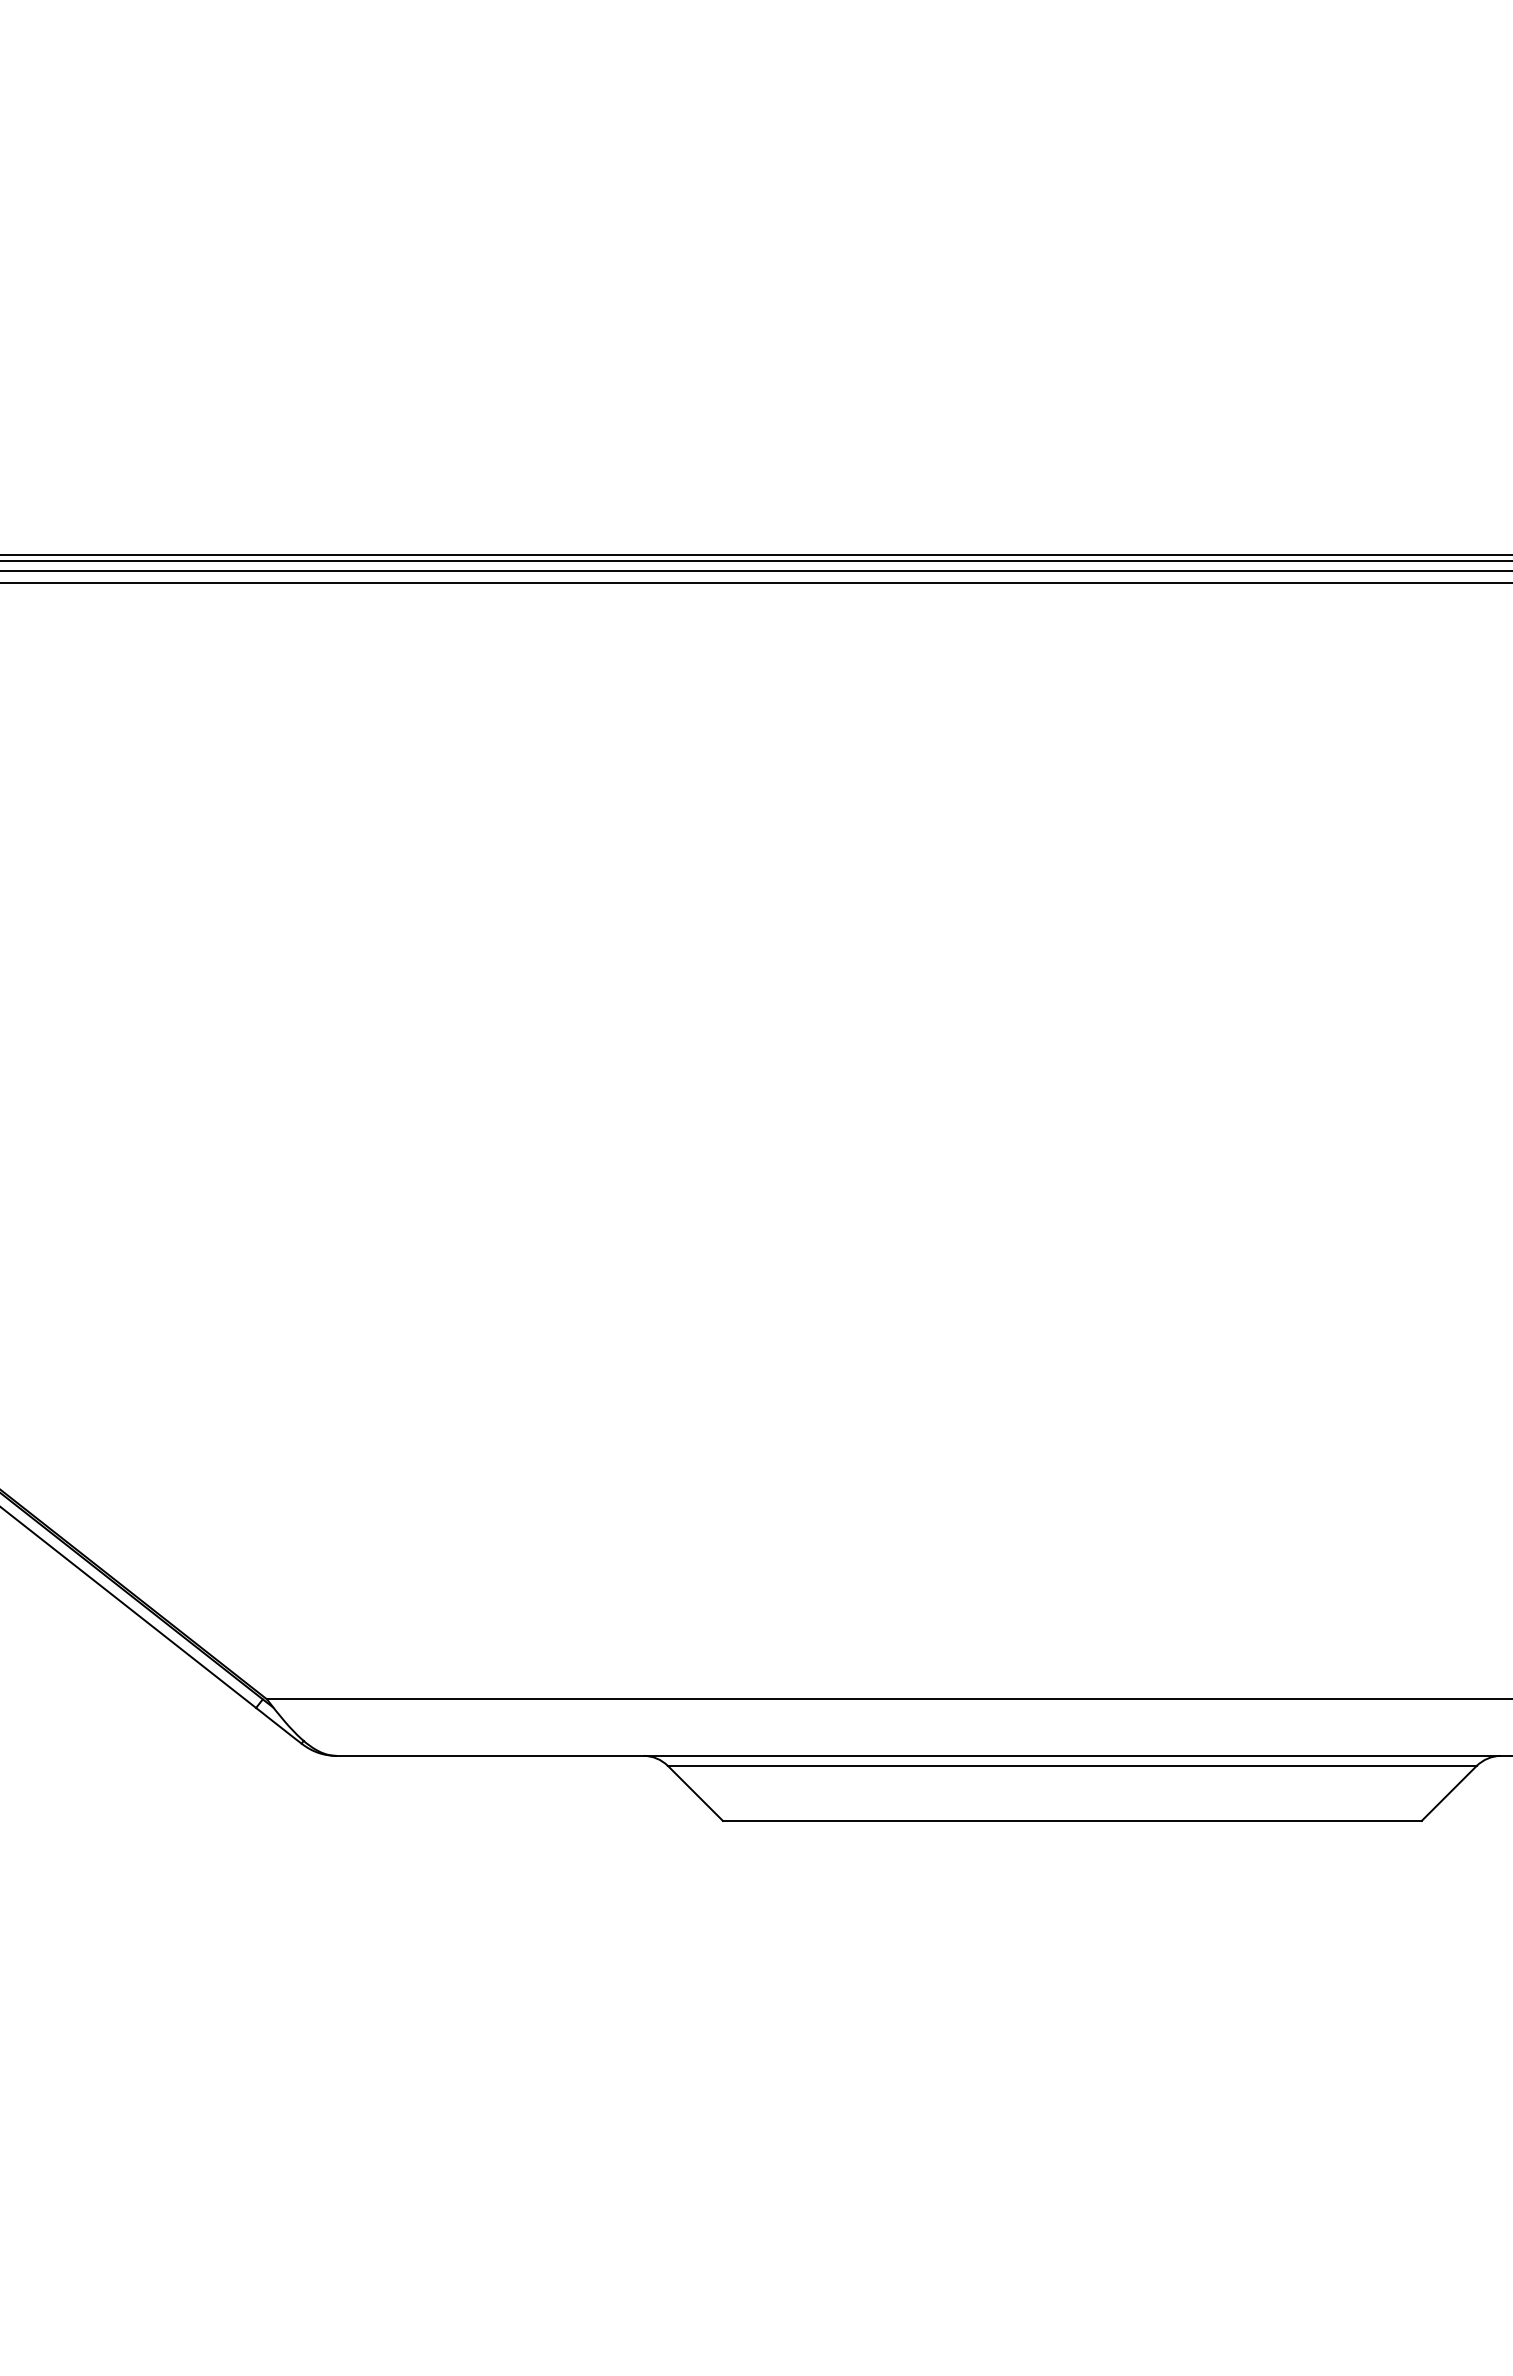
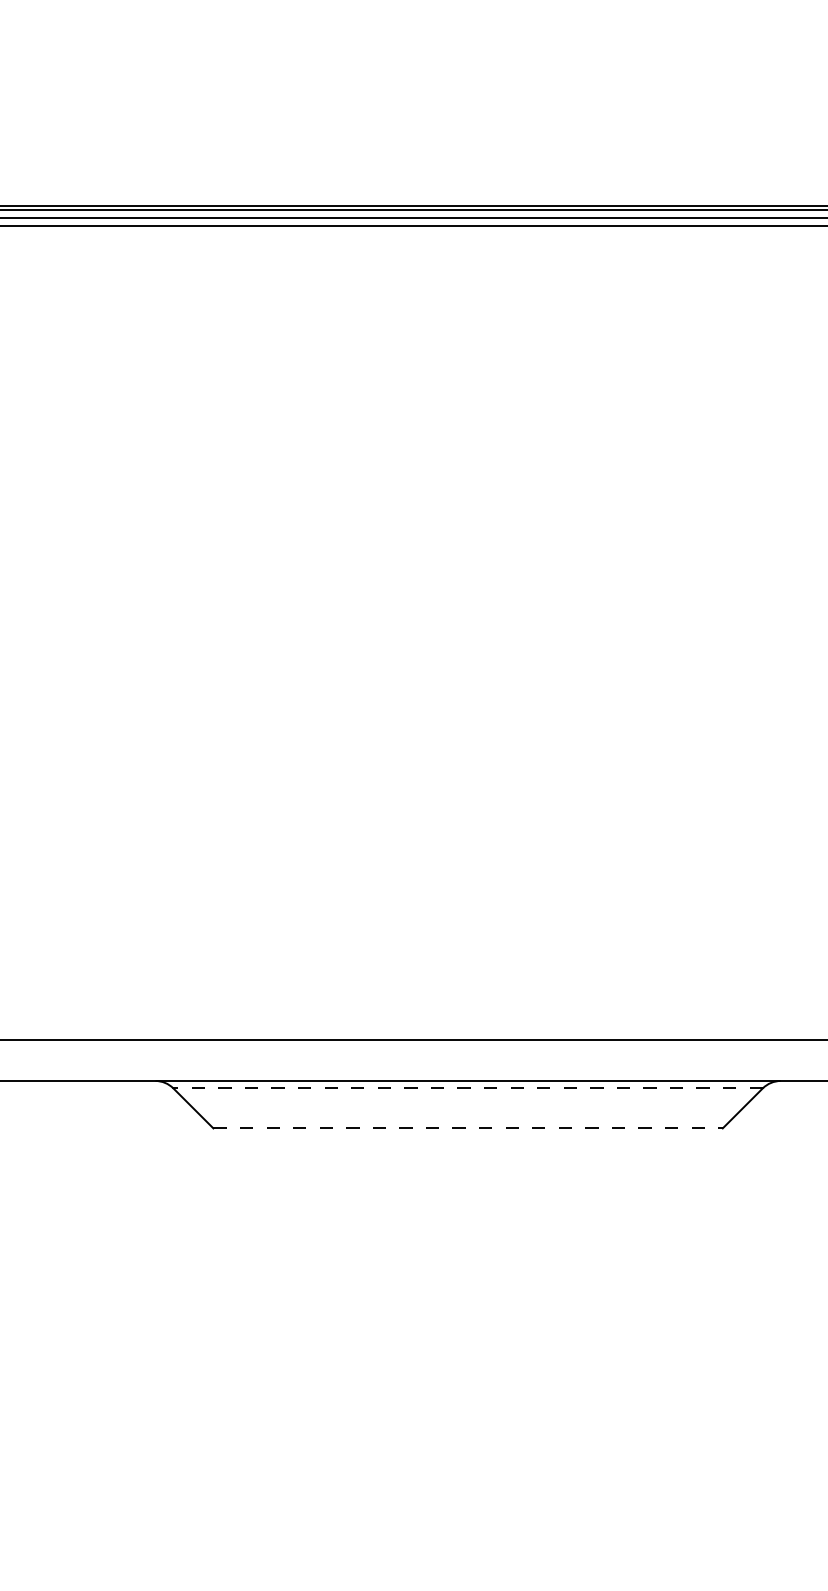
line: (1071, 1765) -> (467, 1088), solid -> dashed
line: (1072, 1820) -> (468, 1128), solid -> dashed

